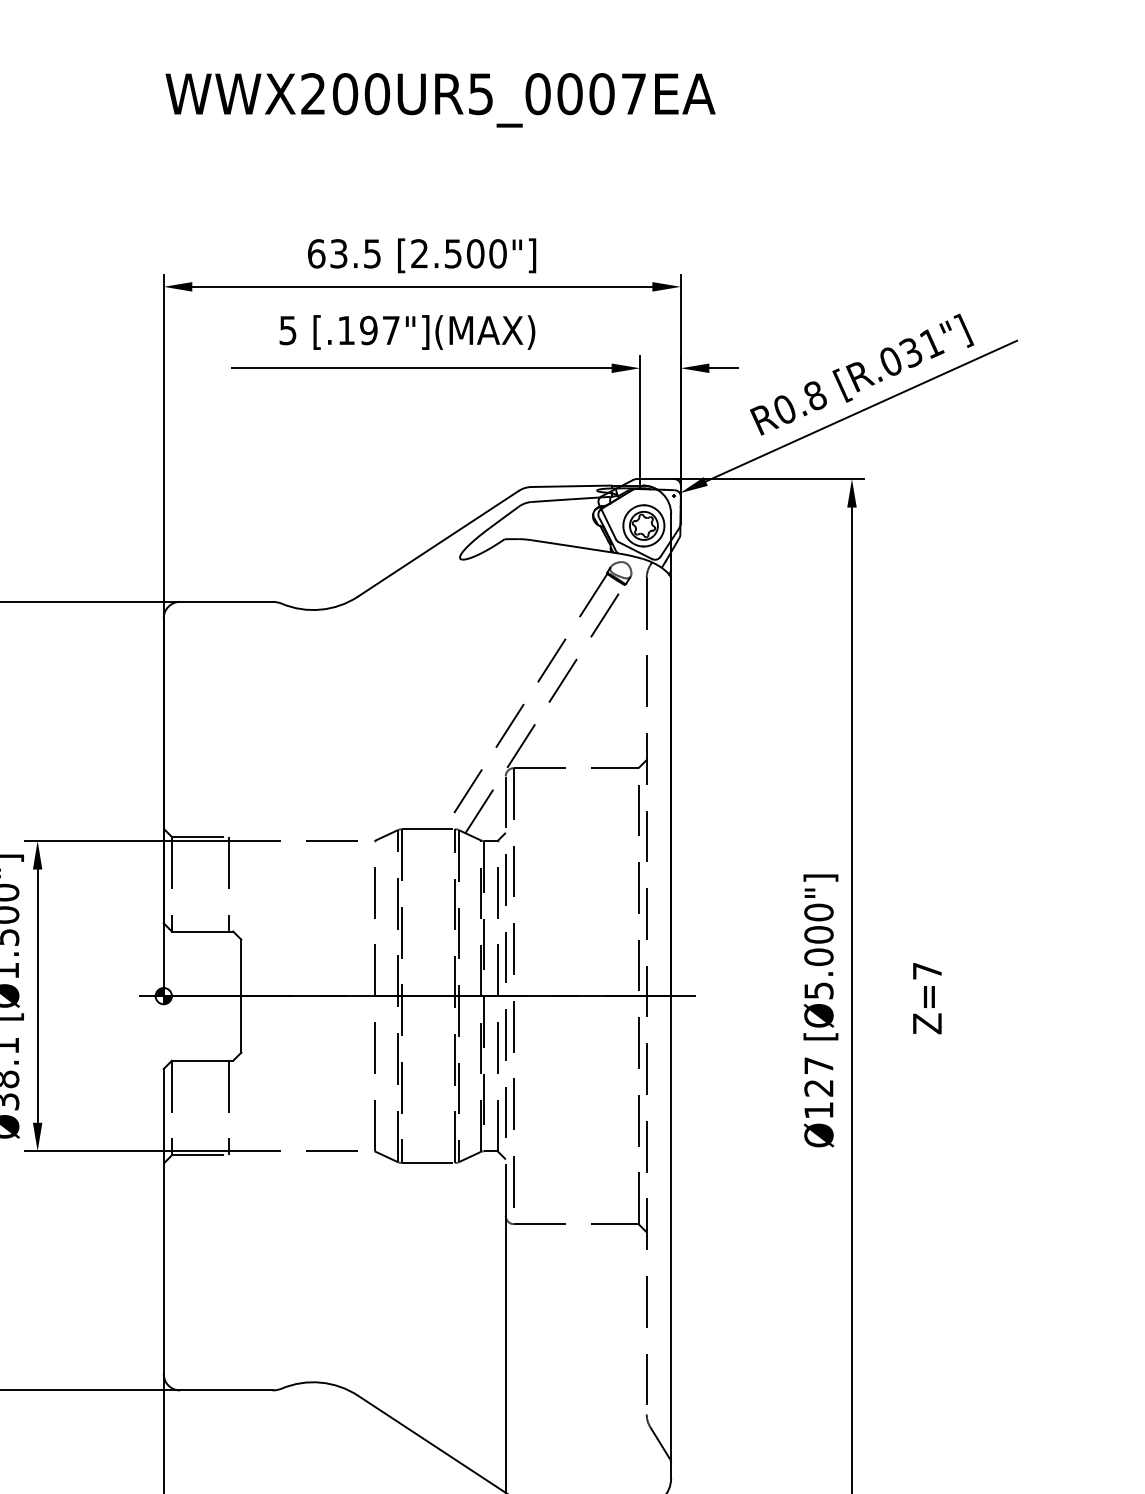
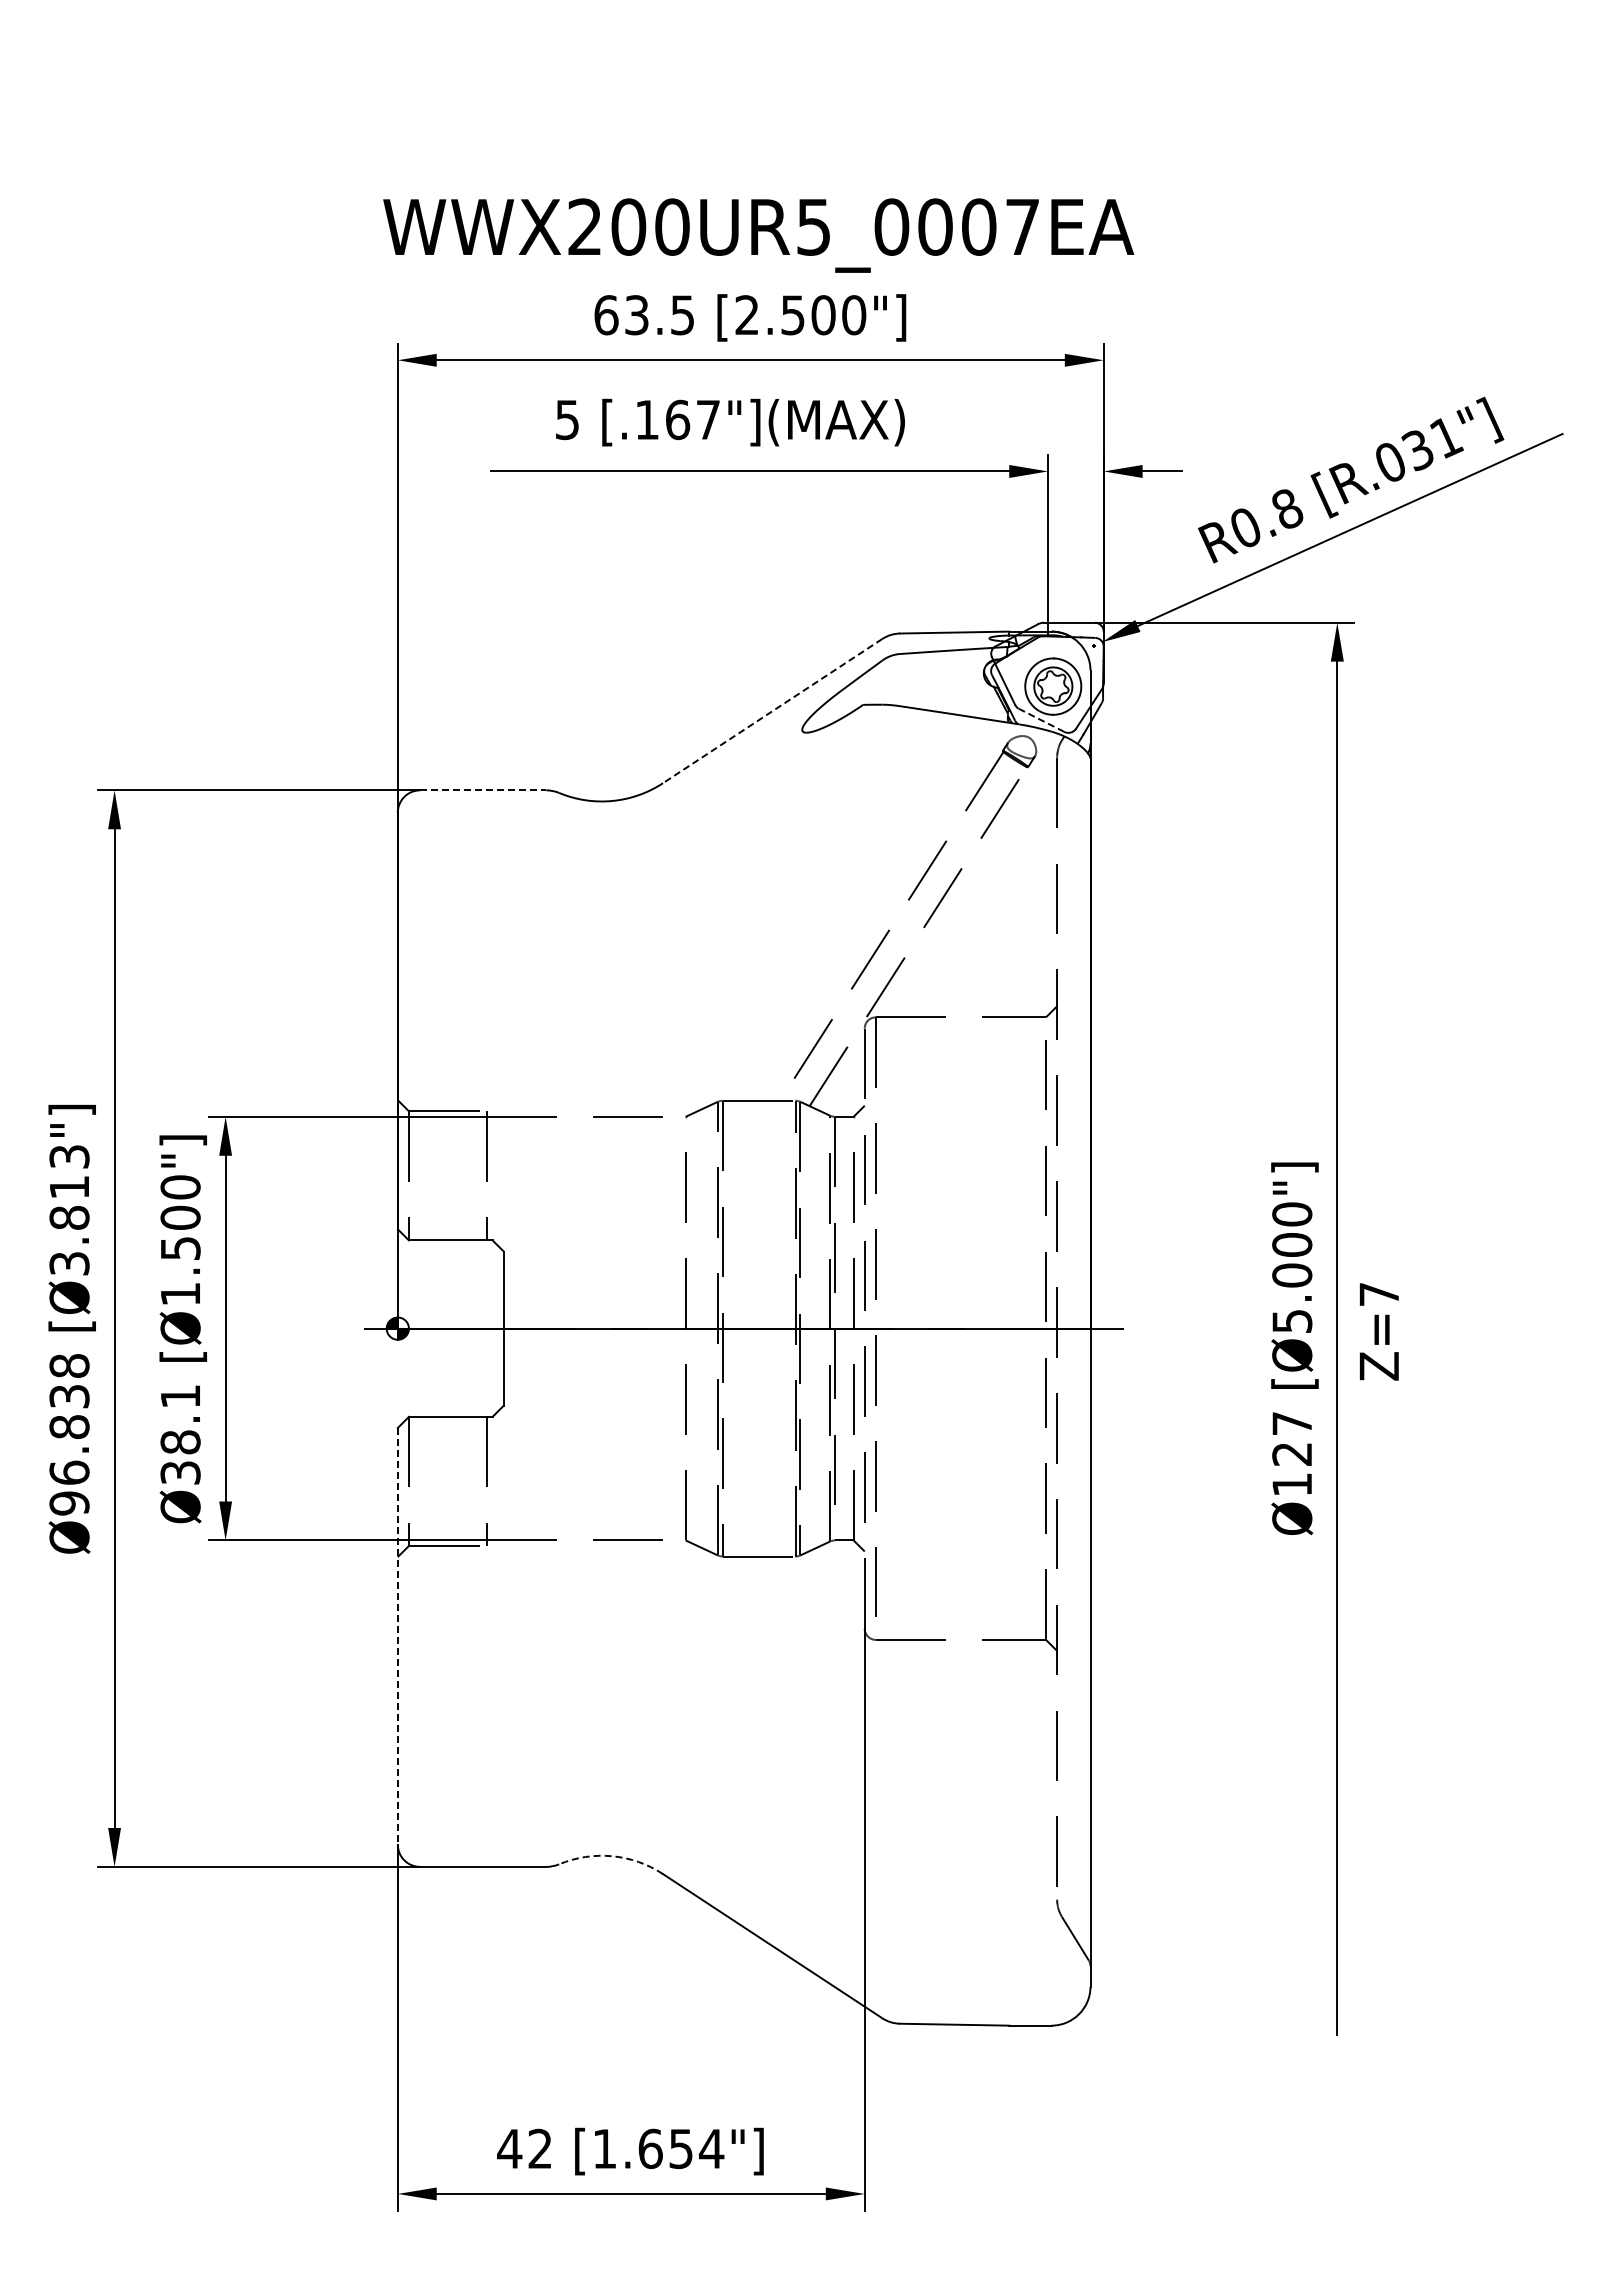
text: (440, 100) -> (758, 235), moved
text: (368, 330) -> (677, 419), [.197"](MAX) -> [.167"](MAX)
line: (438, 544) -> (772, 711), solid -> dashed
line: (635, 550) -> (1041, 720), solid -> dashed
line: (226, 601) -> (483, 790), solid -> dashed
text: (926, 998) -> (1378, 1331), moved
line: (163, 1221) -> (397, 1636), solid -> dashed
arc: (321, 1382) -> (612, 1856), solid -> dashed

